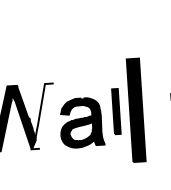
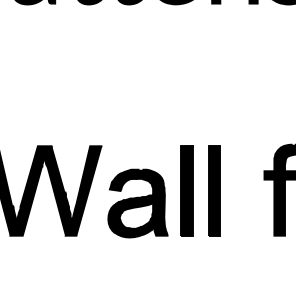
part: (136, 109) -> (214, 190), size x0.62
part: (116, 111) -> (186, 190), size x1.43
fill: (42, 116) -> (83, 190), added

